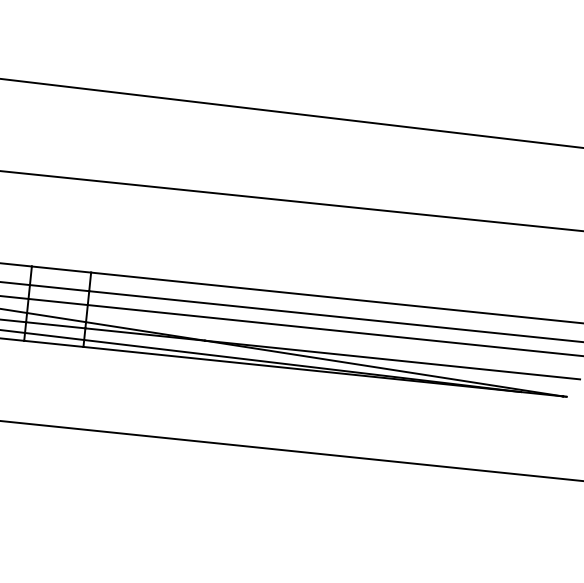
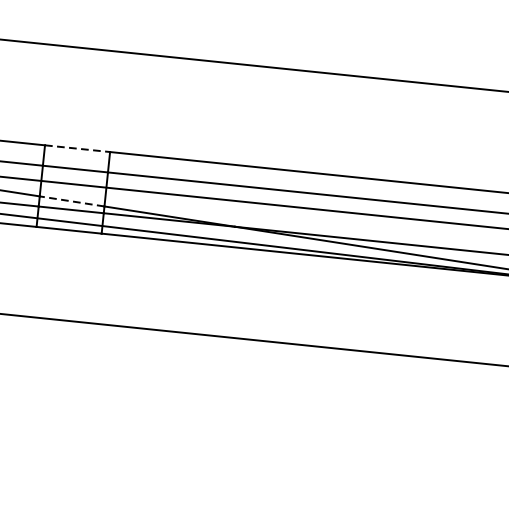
line: (61, 269) -> (77, 148), solid -> dashed
line: (56, 317) -> (72, 201), solid -> dashed

